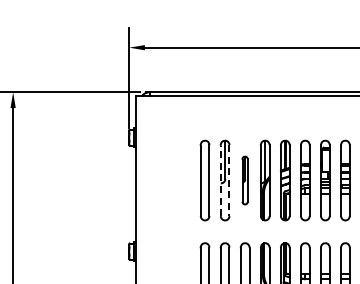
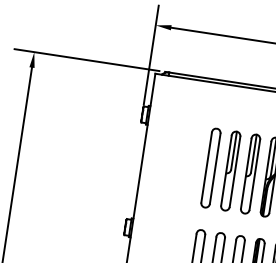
line: (220, 180) -> (226, 170), dashed -> solid
line: (229, 180) -> (235, 171), dashed -> solid
part: (244, 180) -> (249, 173), size x1.67

